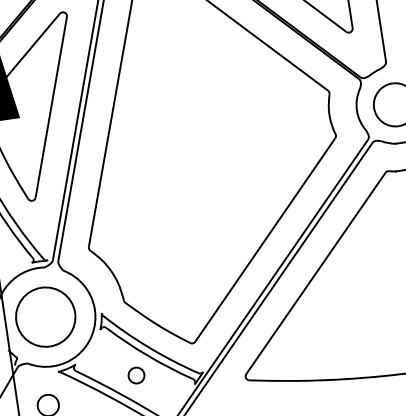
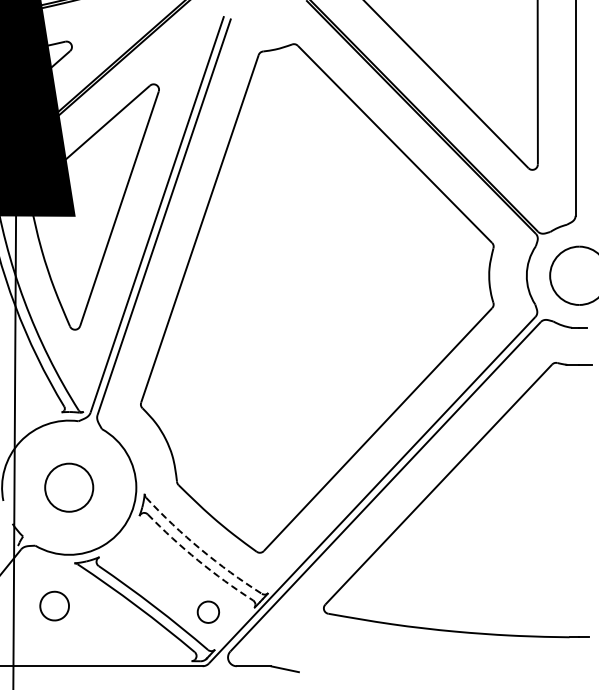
circle: (45, 316) -> (69, 487), size x0.6
arc: (148, 347) -> (200, 549), solid -> dashed
arc: (148, 355) -> (198, 560), solid -> dashed
part: (136, 375) -> (208, 611), moved

